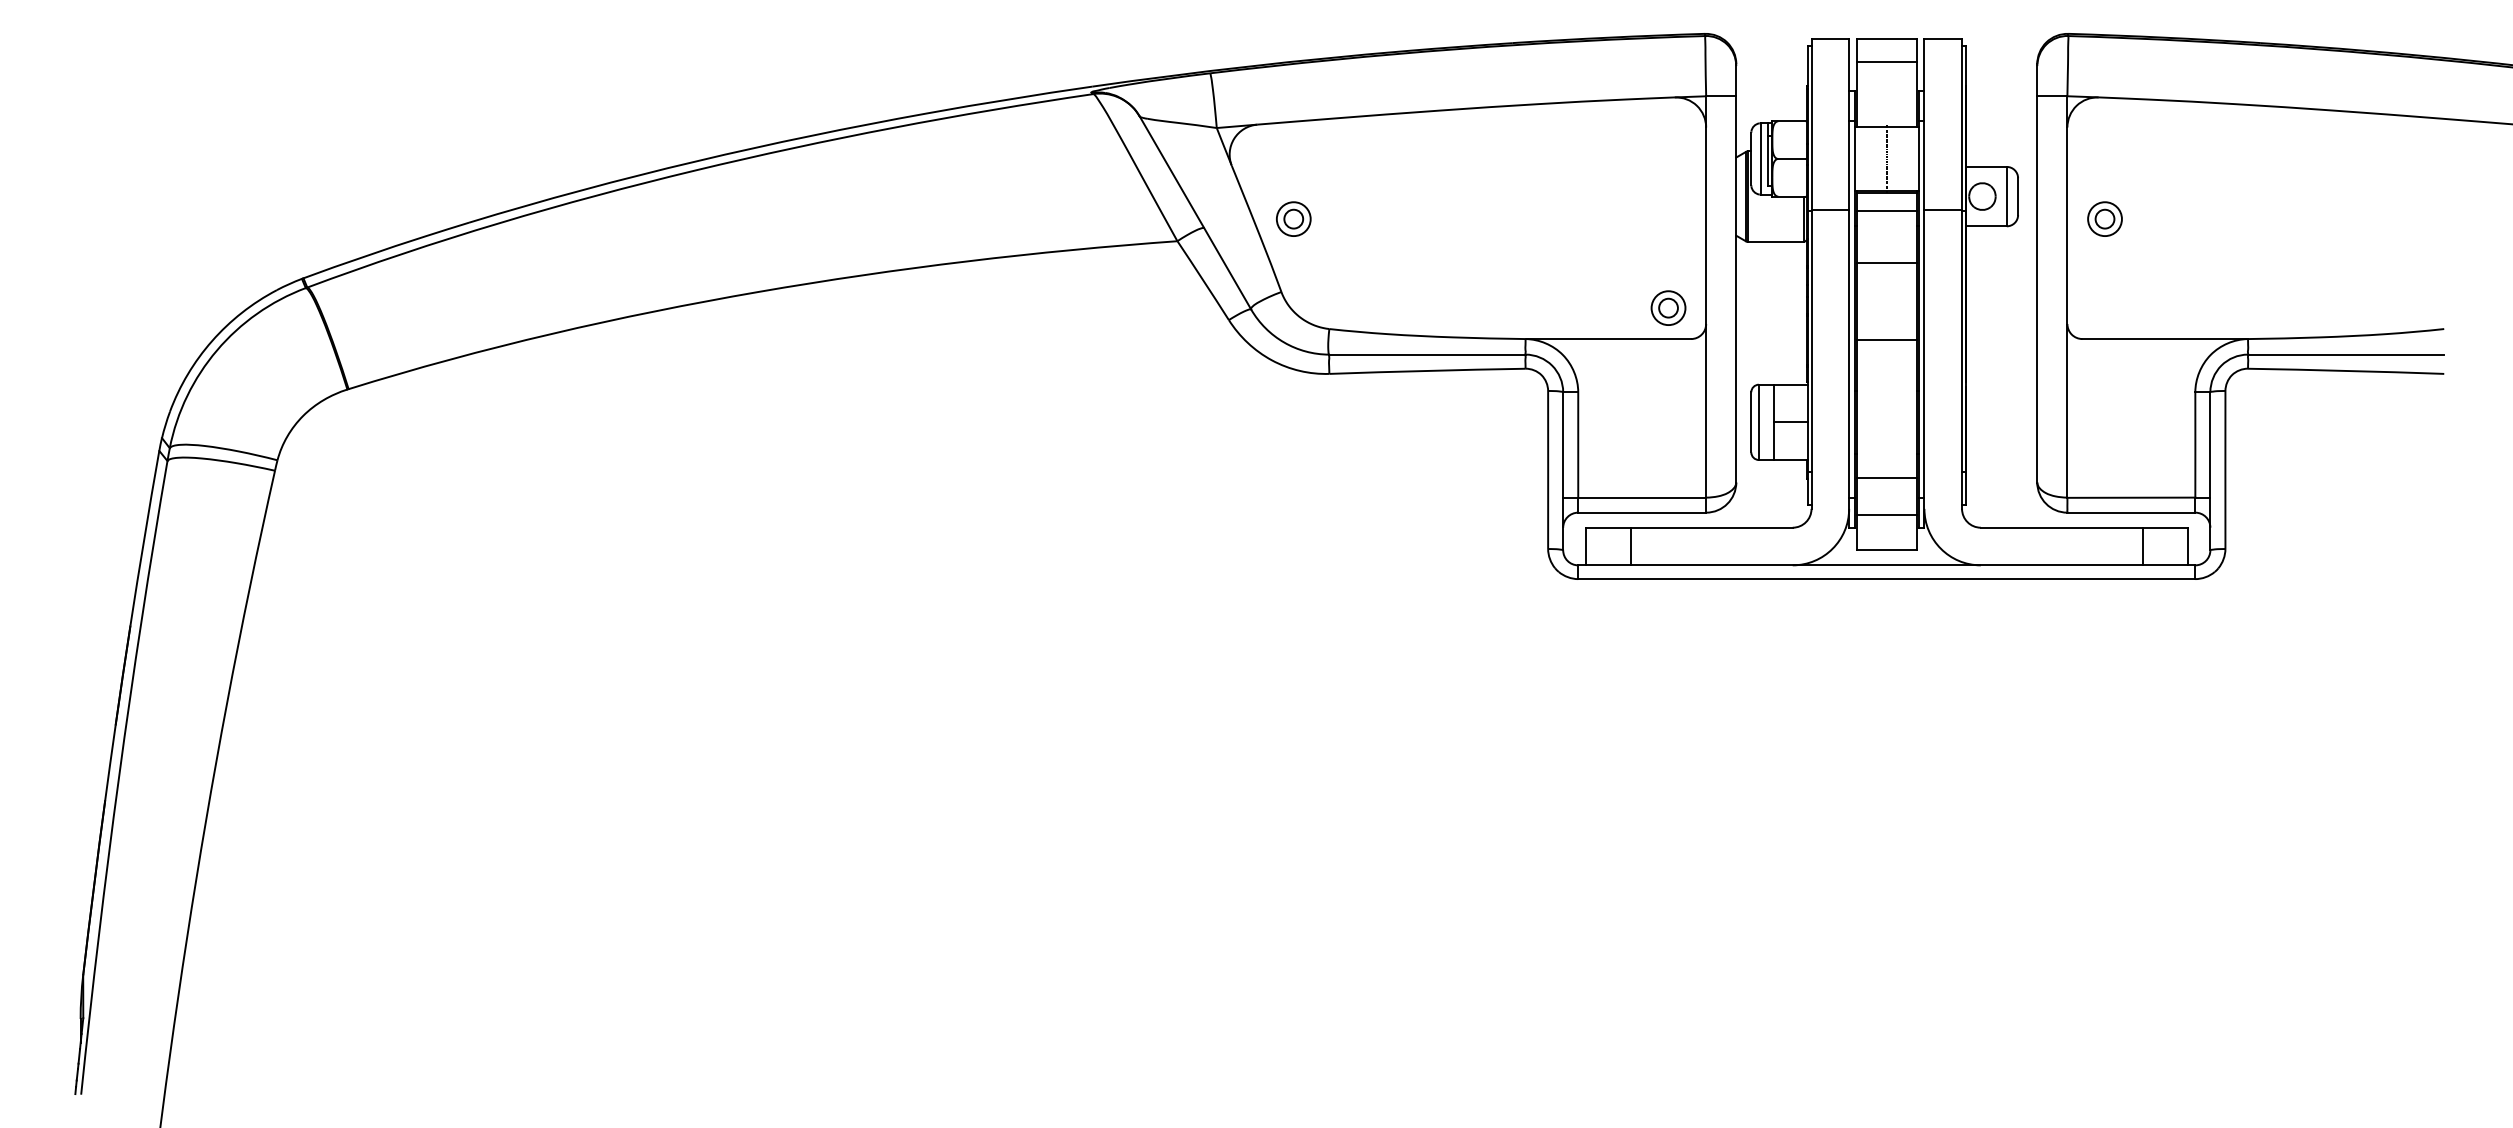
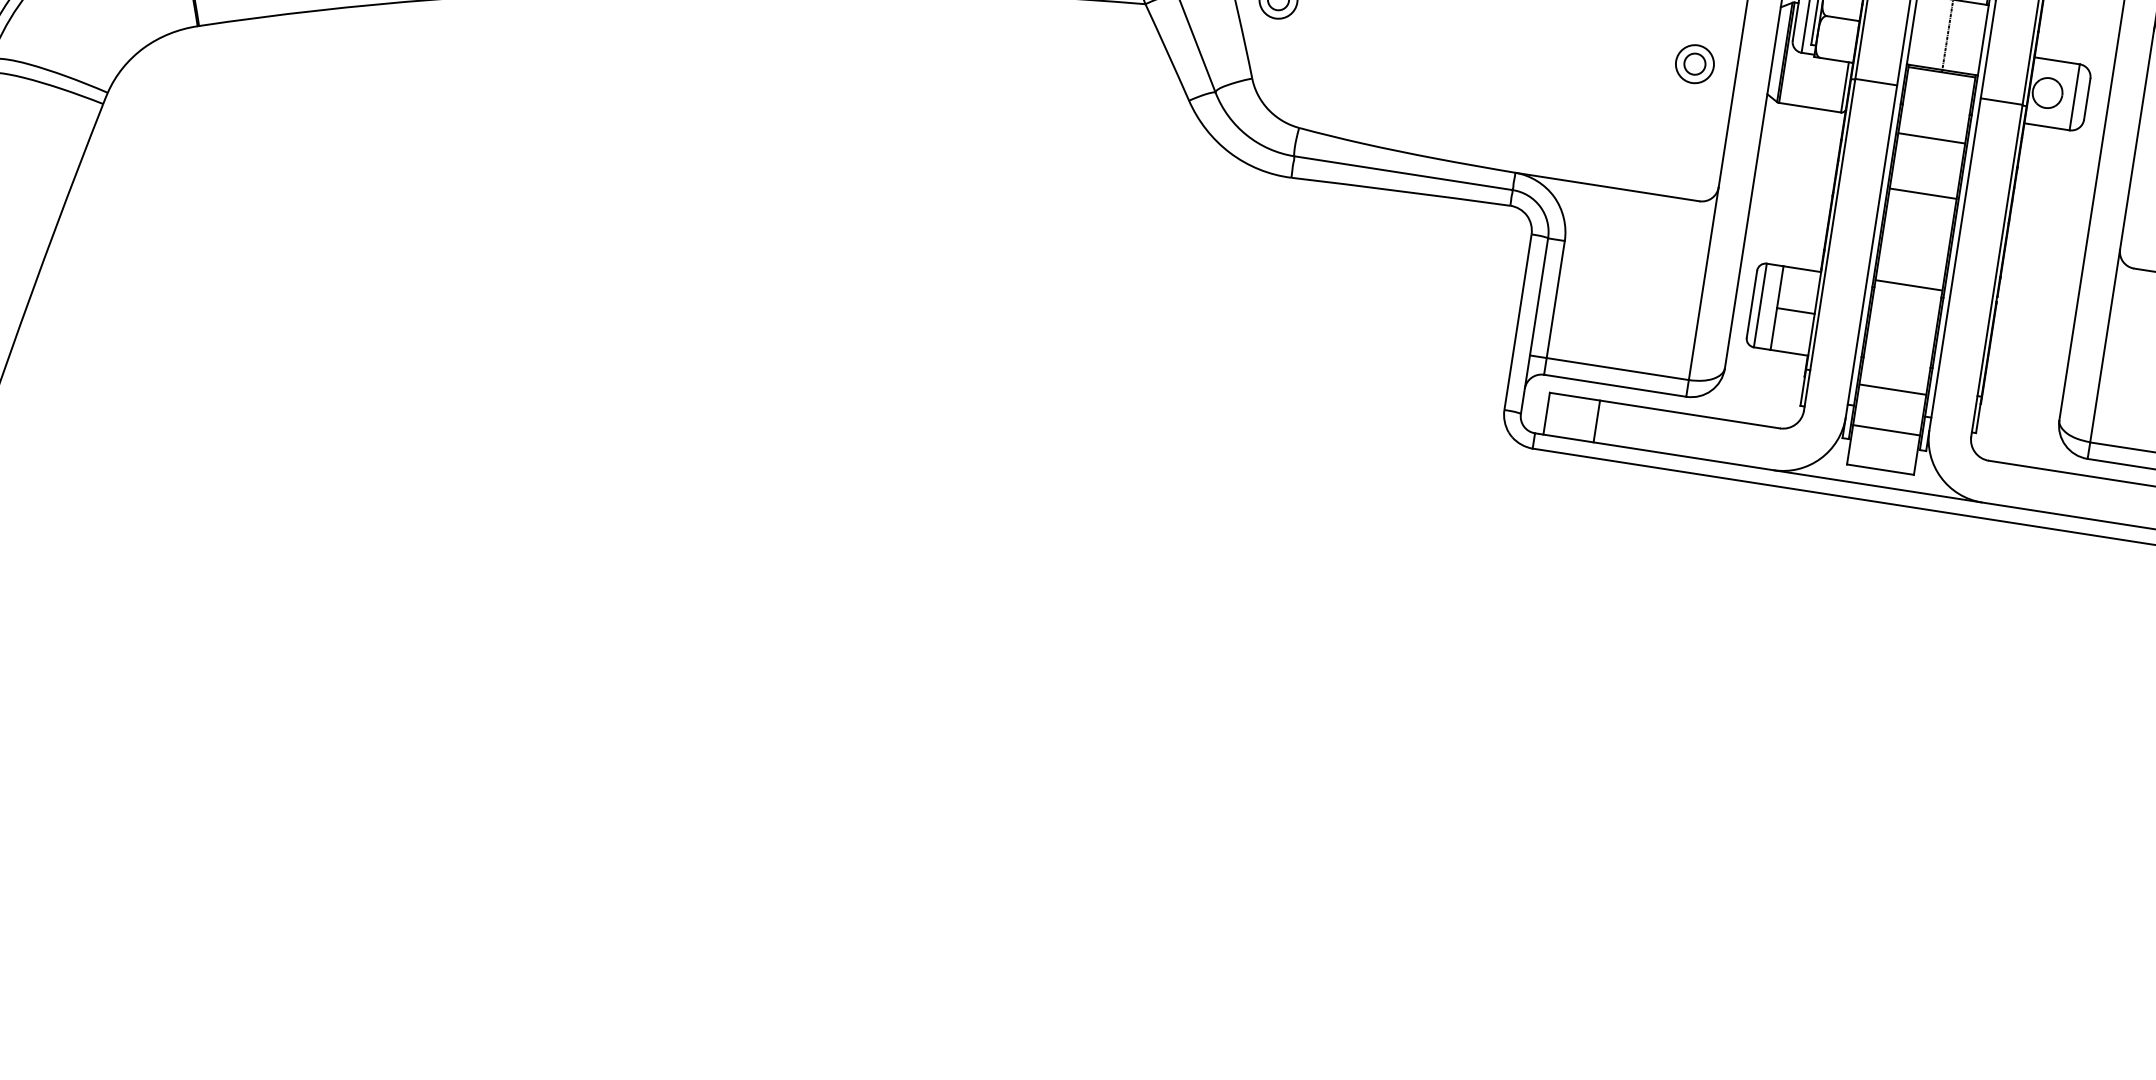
line: (1886, 211) -> (1931, 138), moved
line: (1886, 262) -> (1922, 193), moved
part: (1668, 307) -> (1695, 63), moved
line: (1886, 340) -> (1908, 285), moved

